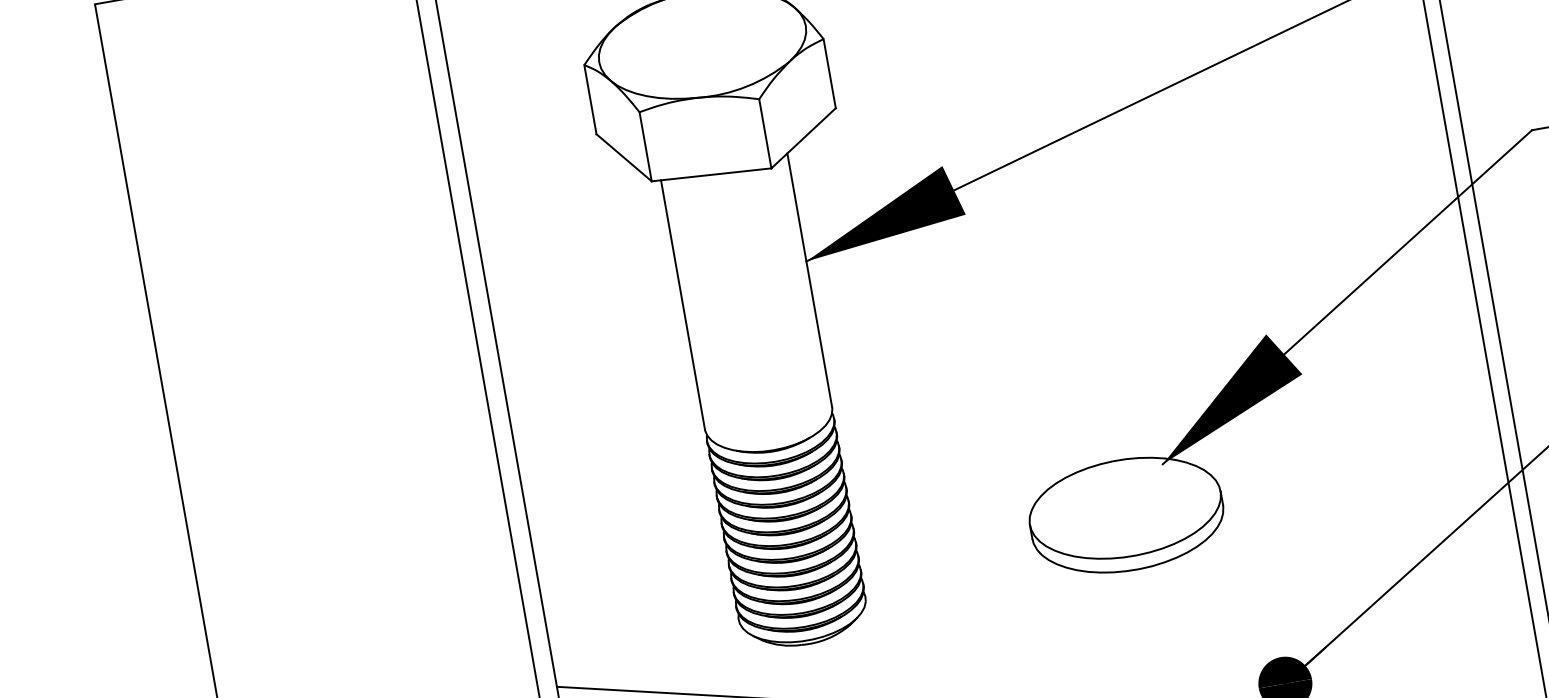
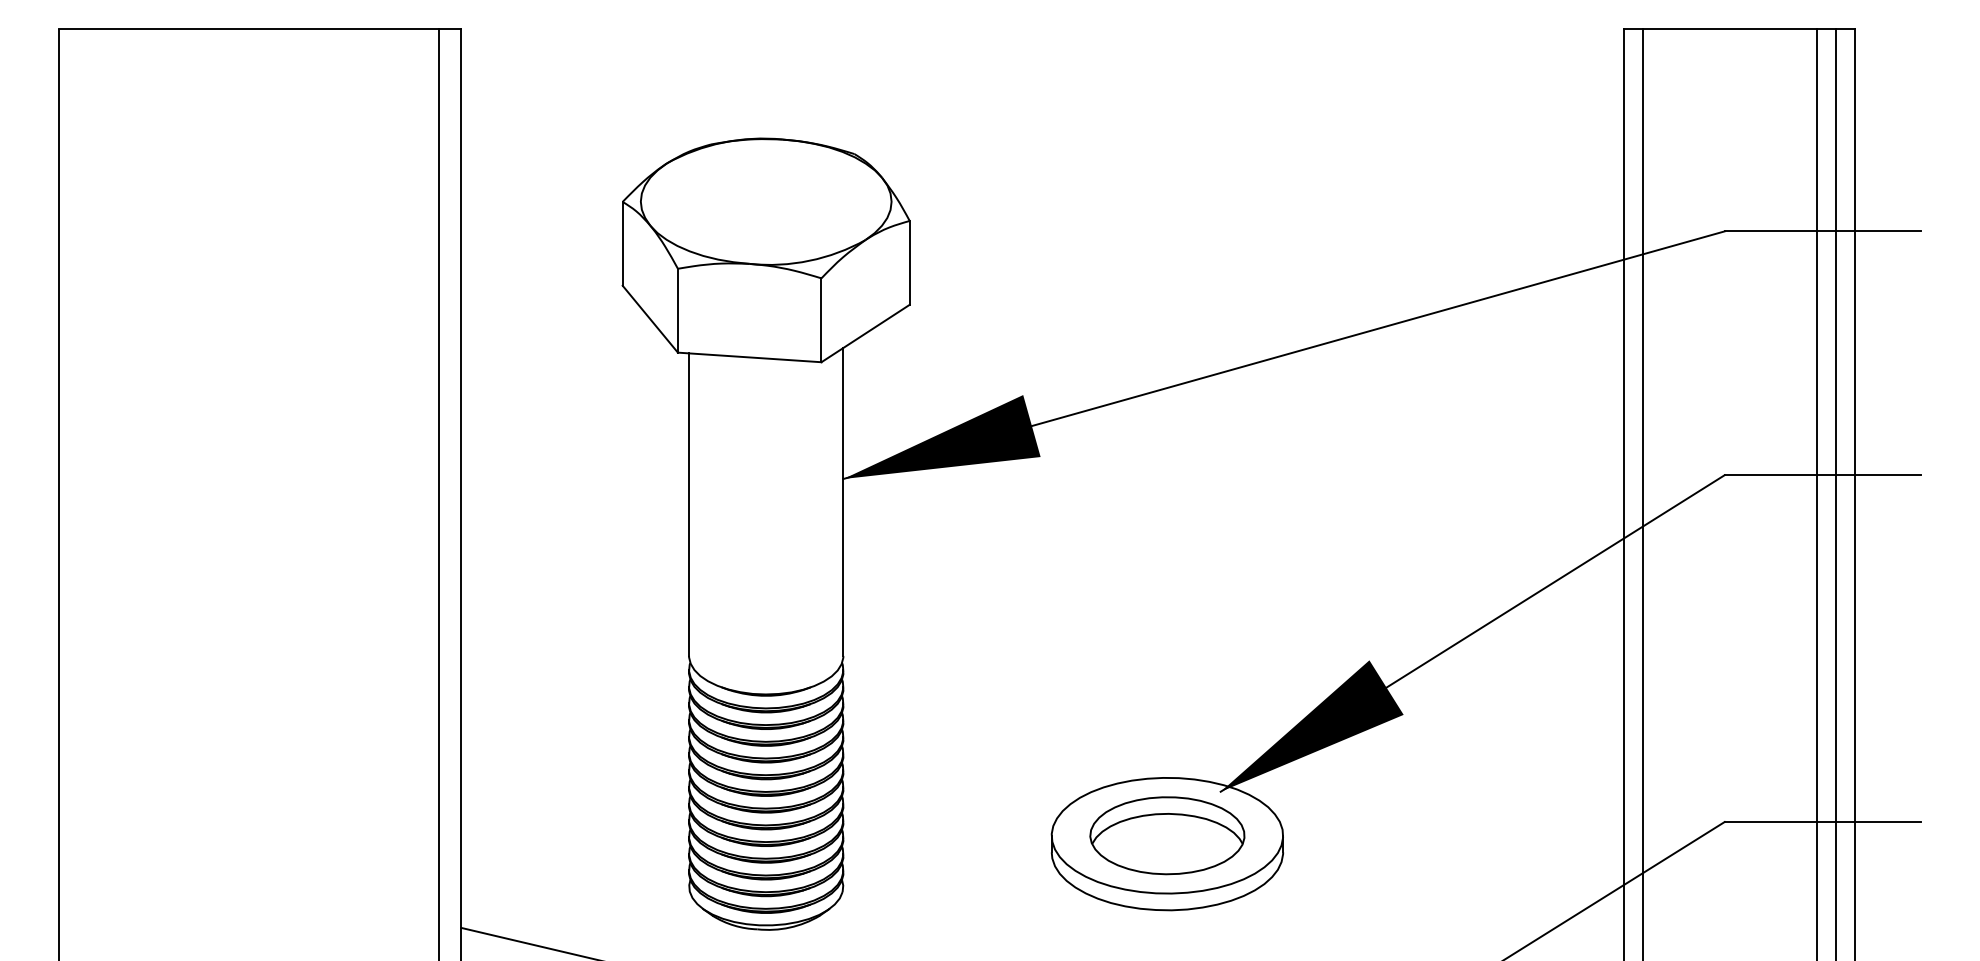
part: (1125, 508) -> (1167, 835), added

